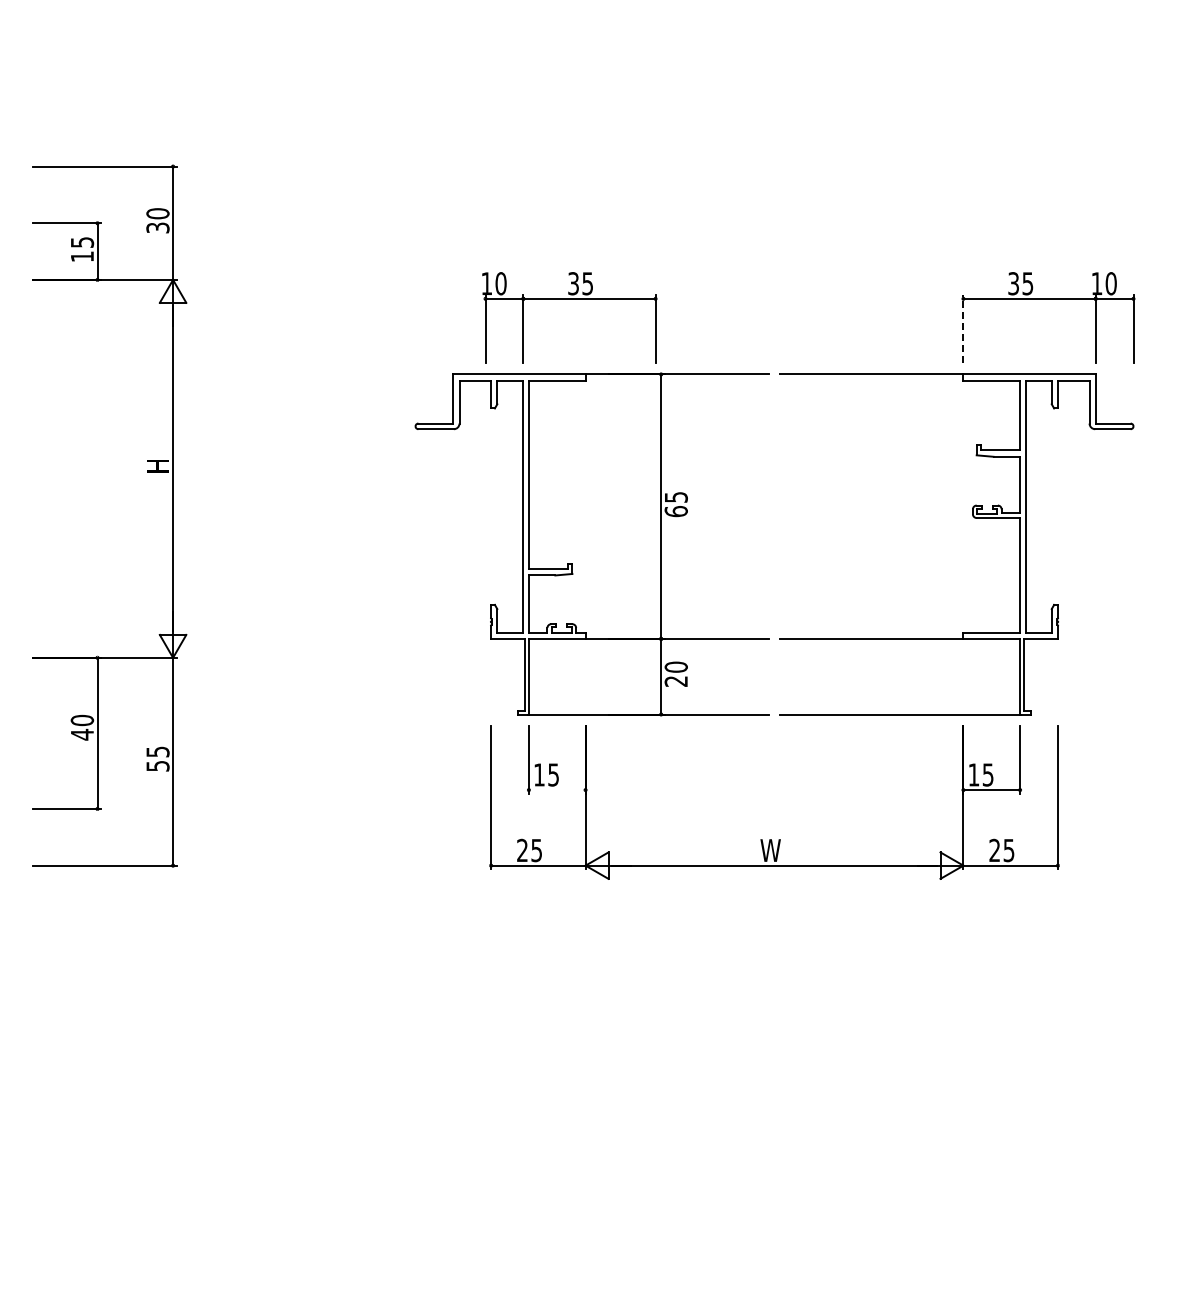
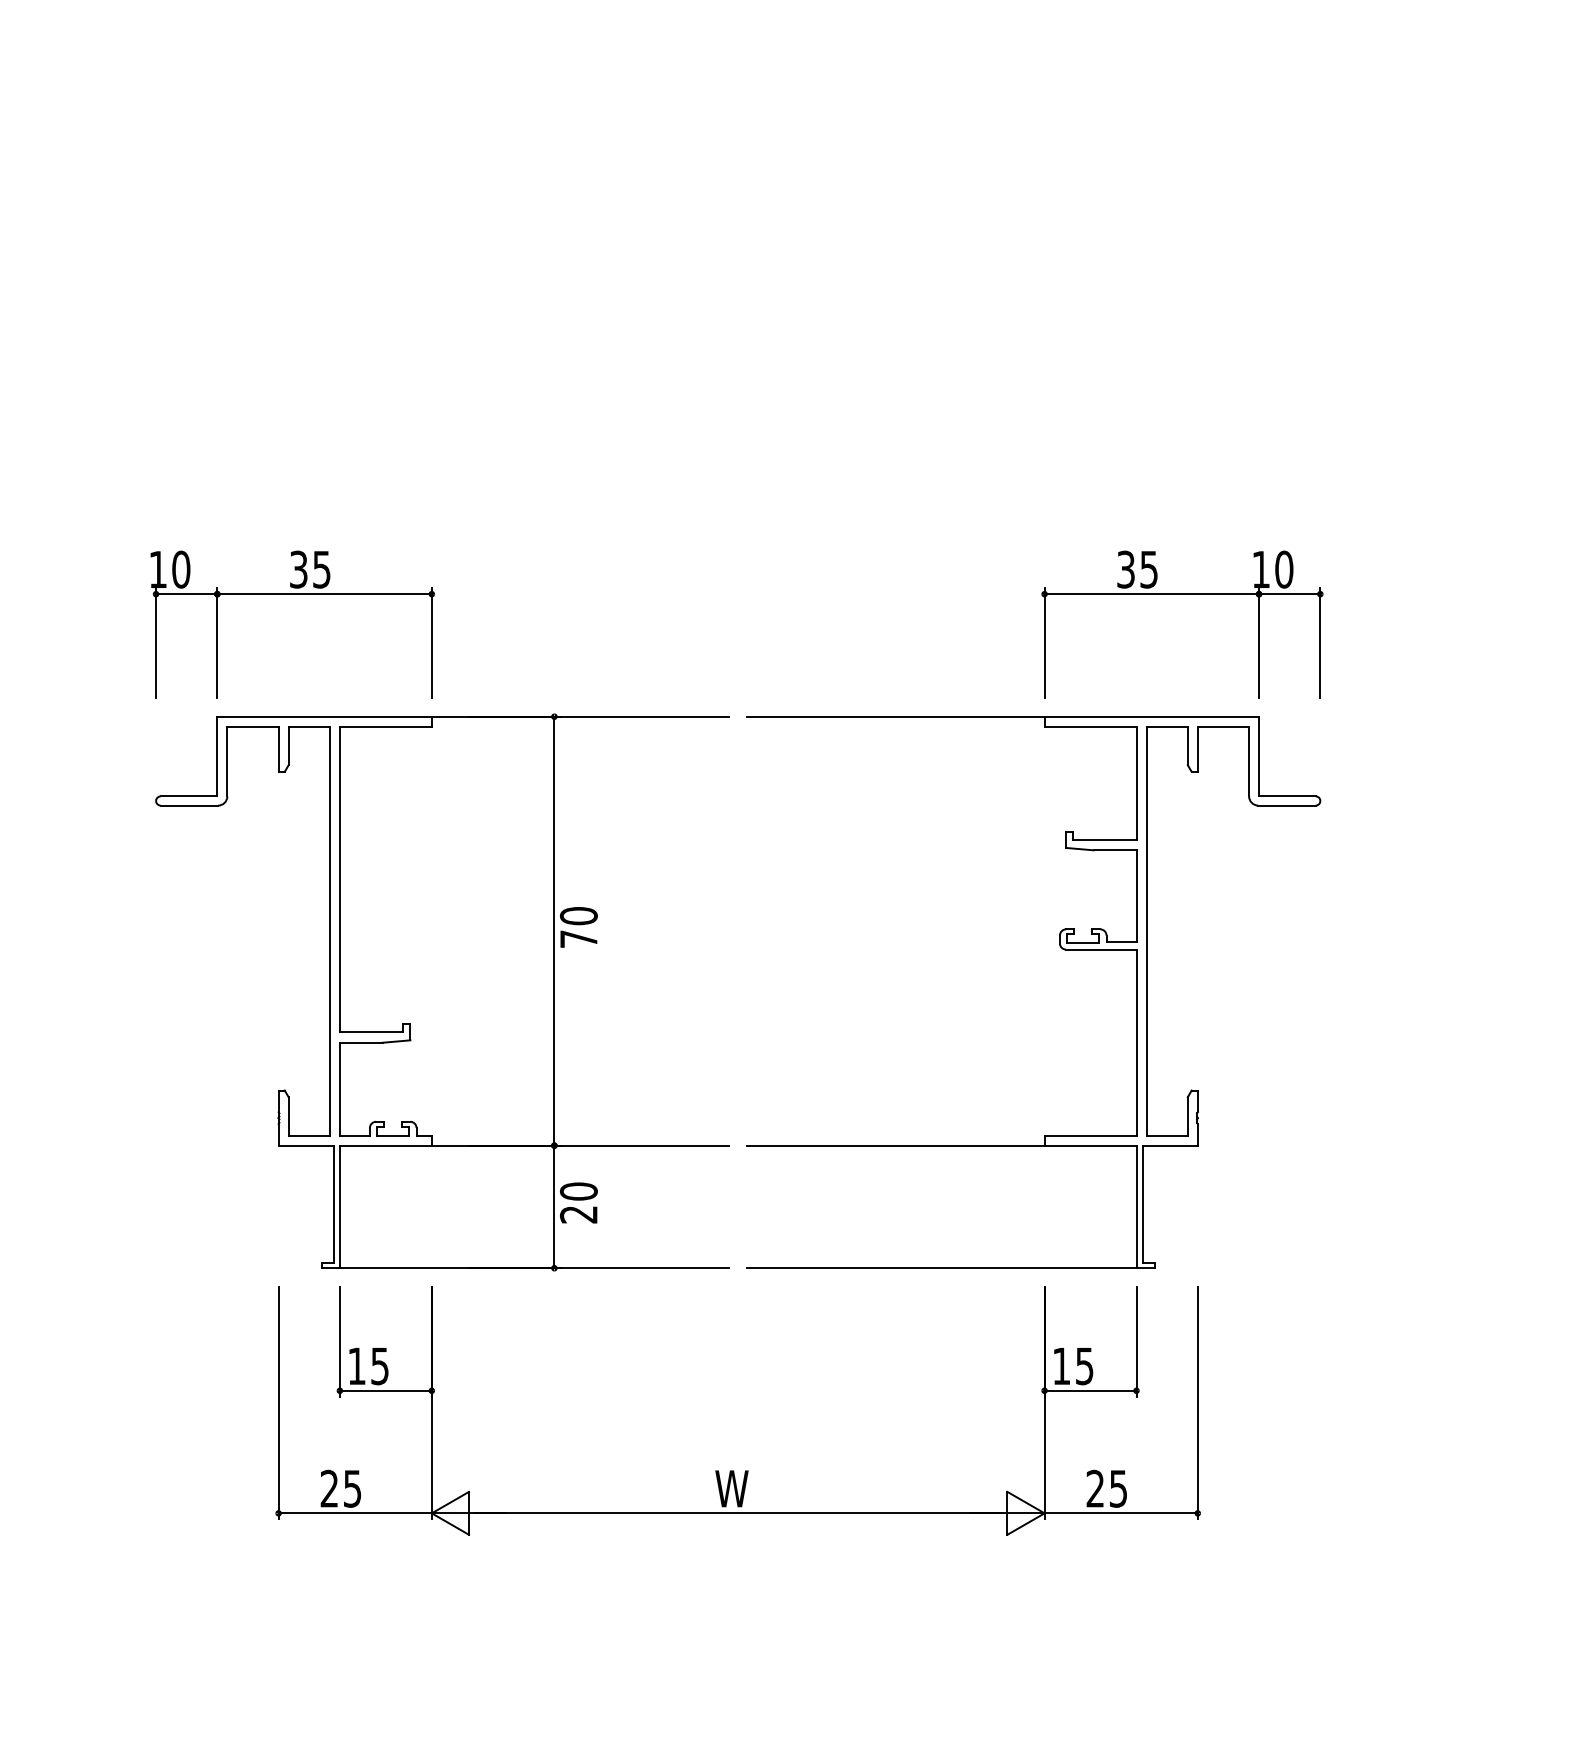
part: (569, 299) -> (292, 595), moved
line: (963, 328) -> (1044, 642), dashed -> solid
text: (675, 504) -> (577, 927), 65 -> 70
line: (556, 790) -> (384, 1391), added

